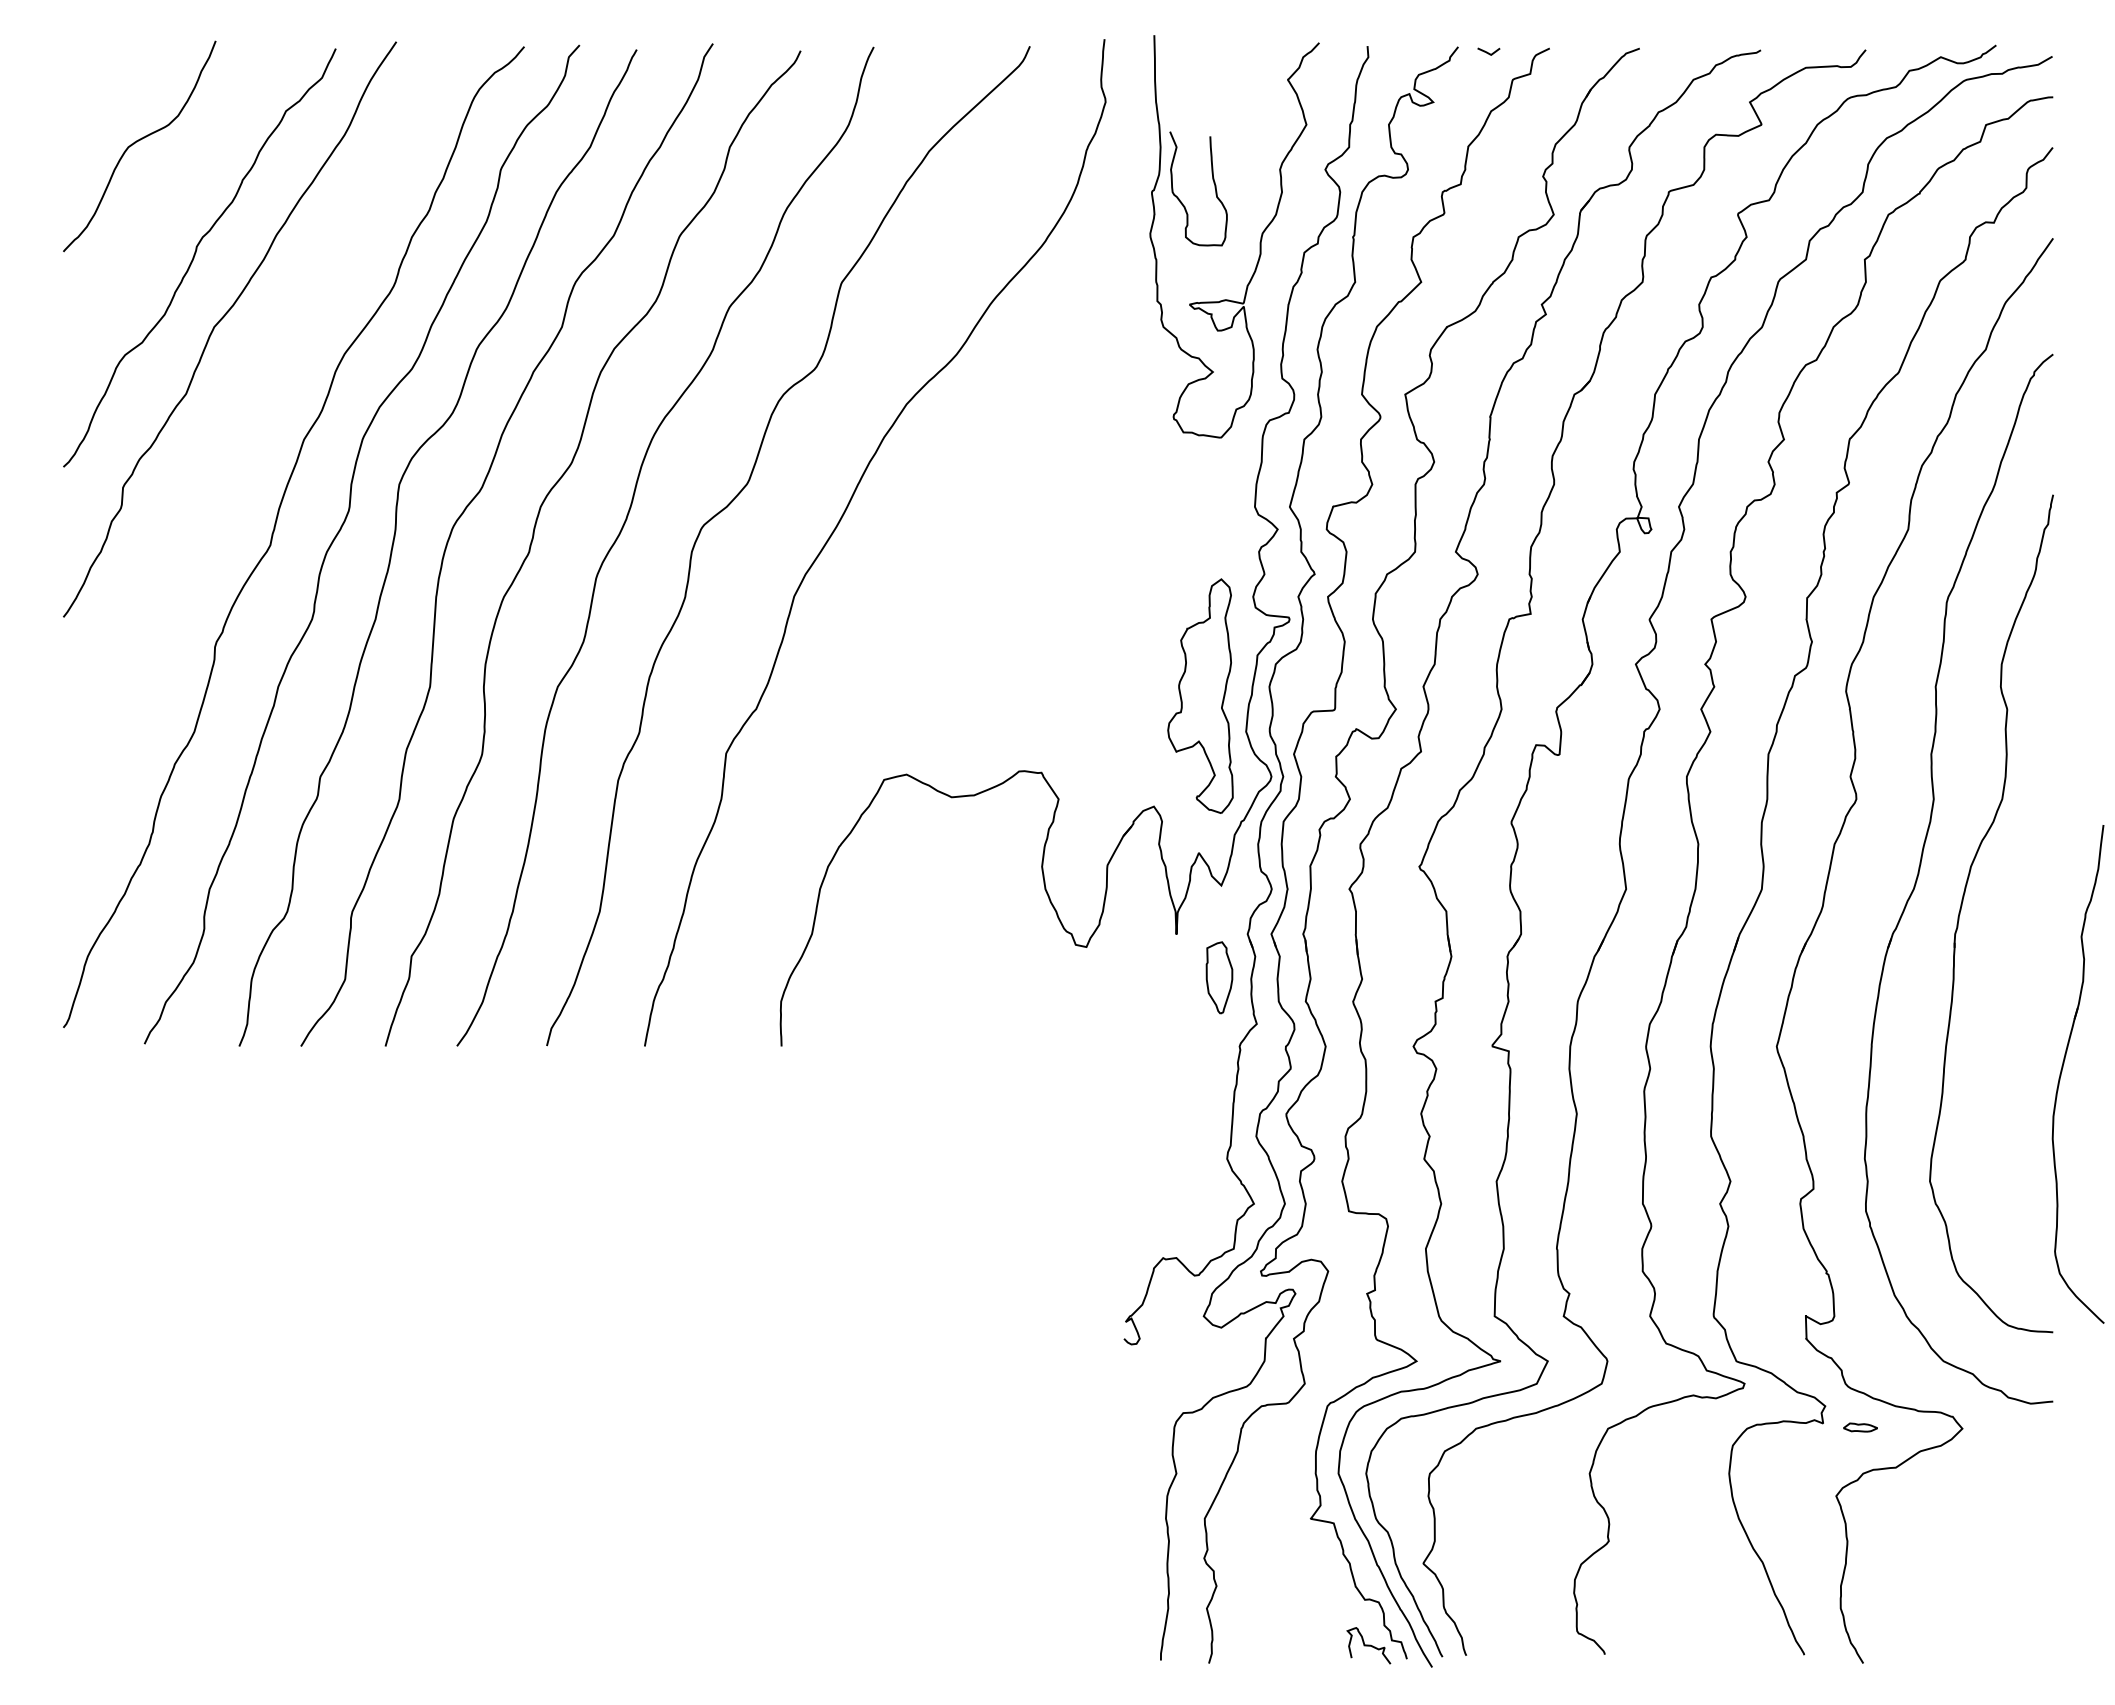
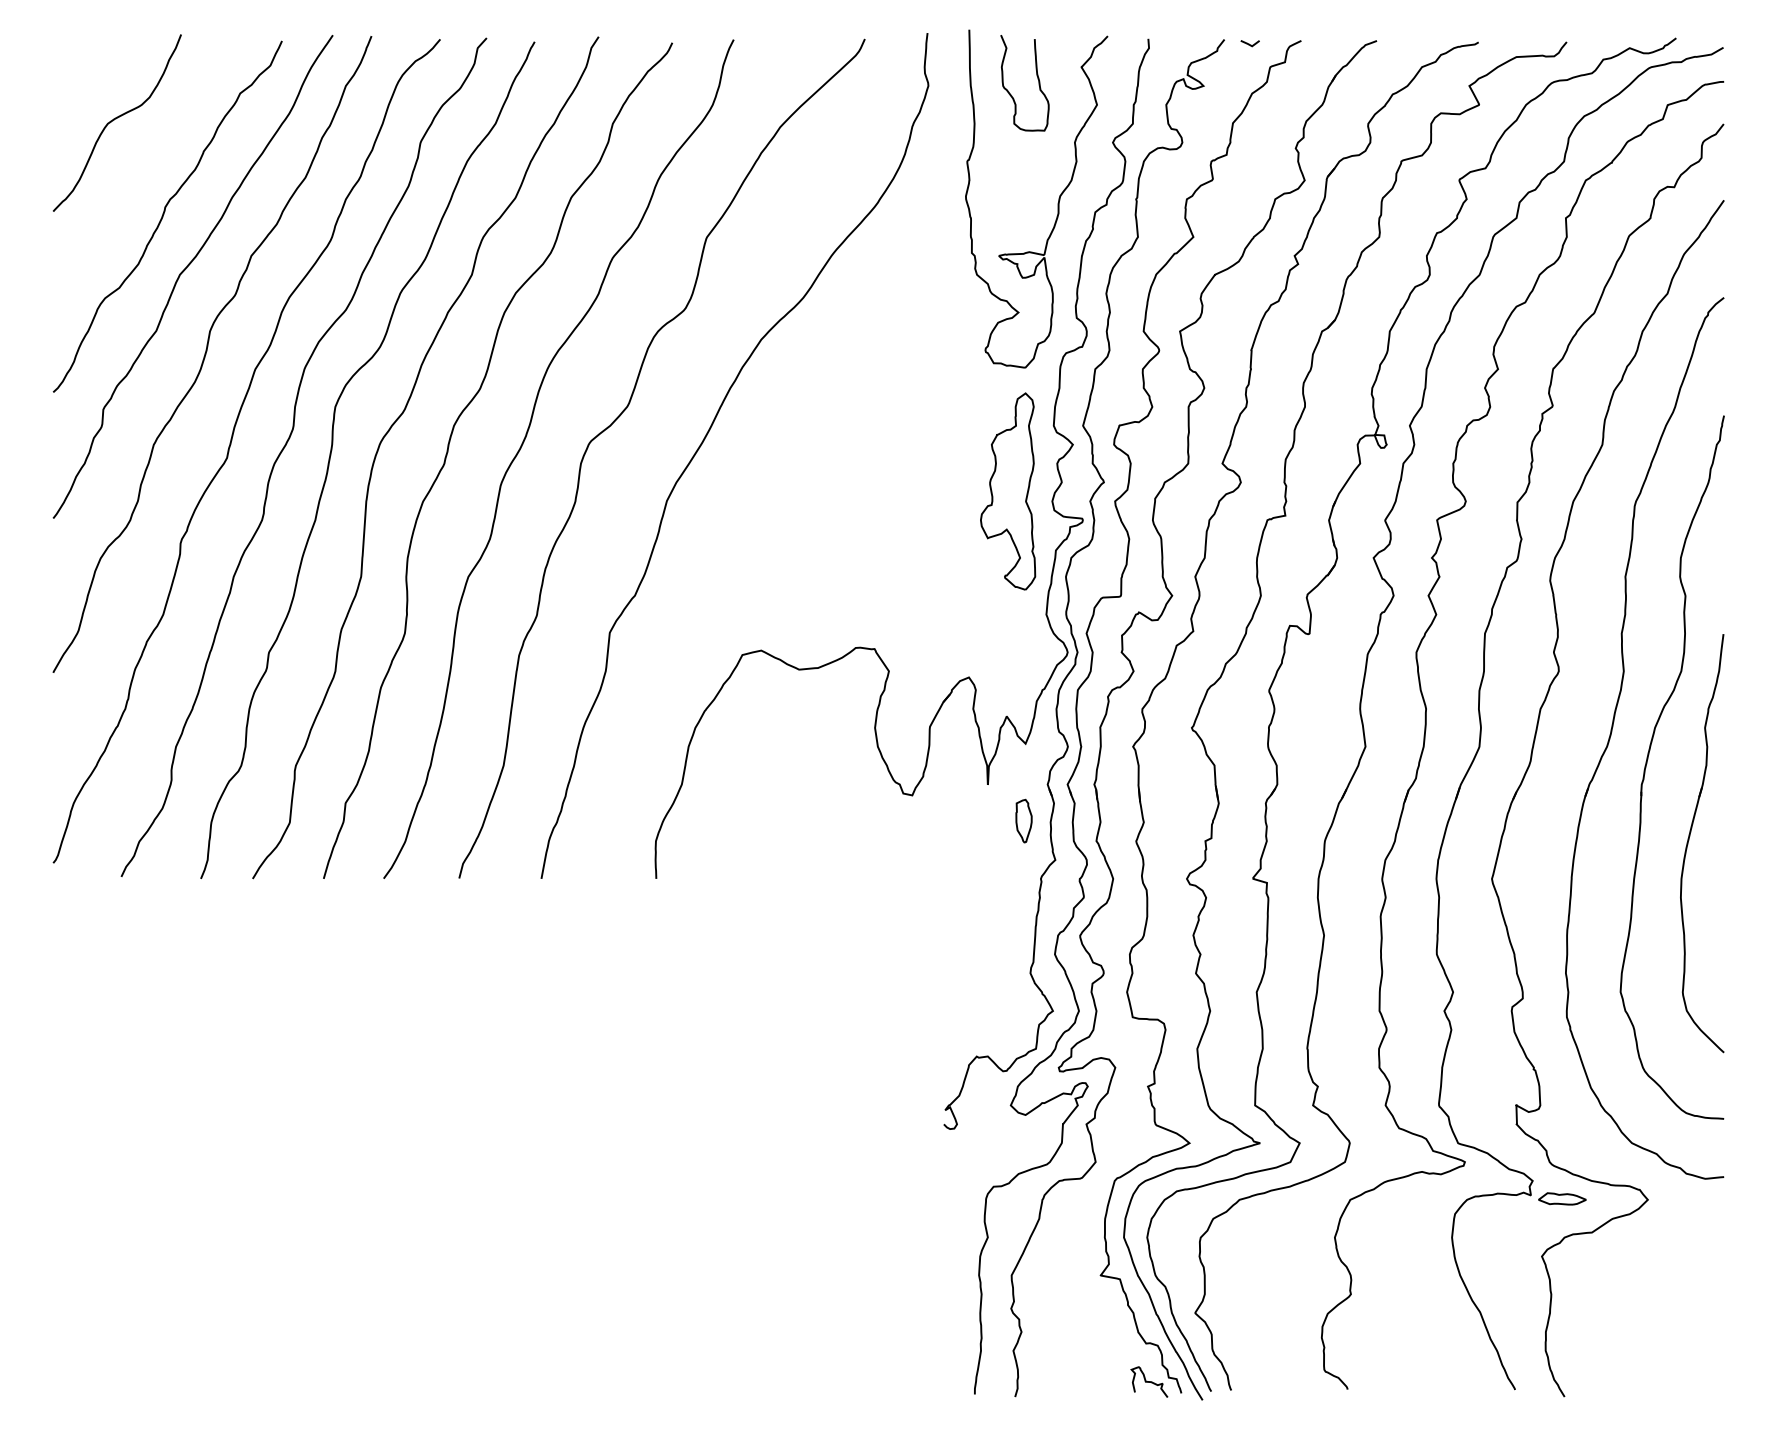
curve: (1213, 183) -> (1037, 78), moved
curve: (246, 419) -> (207, 352), added
part: (1200, 695) -> (1008, 490), moved
part: (1219, 977) -> (1024, 820), size x0.71
part: (2062, 1071) -> (1689, 841), moved
part: (1860, 1427) -> (1562, 1198), size x1.67

